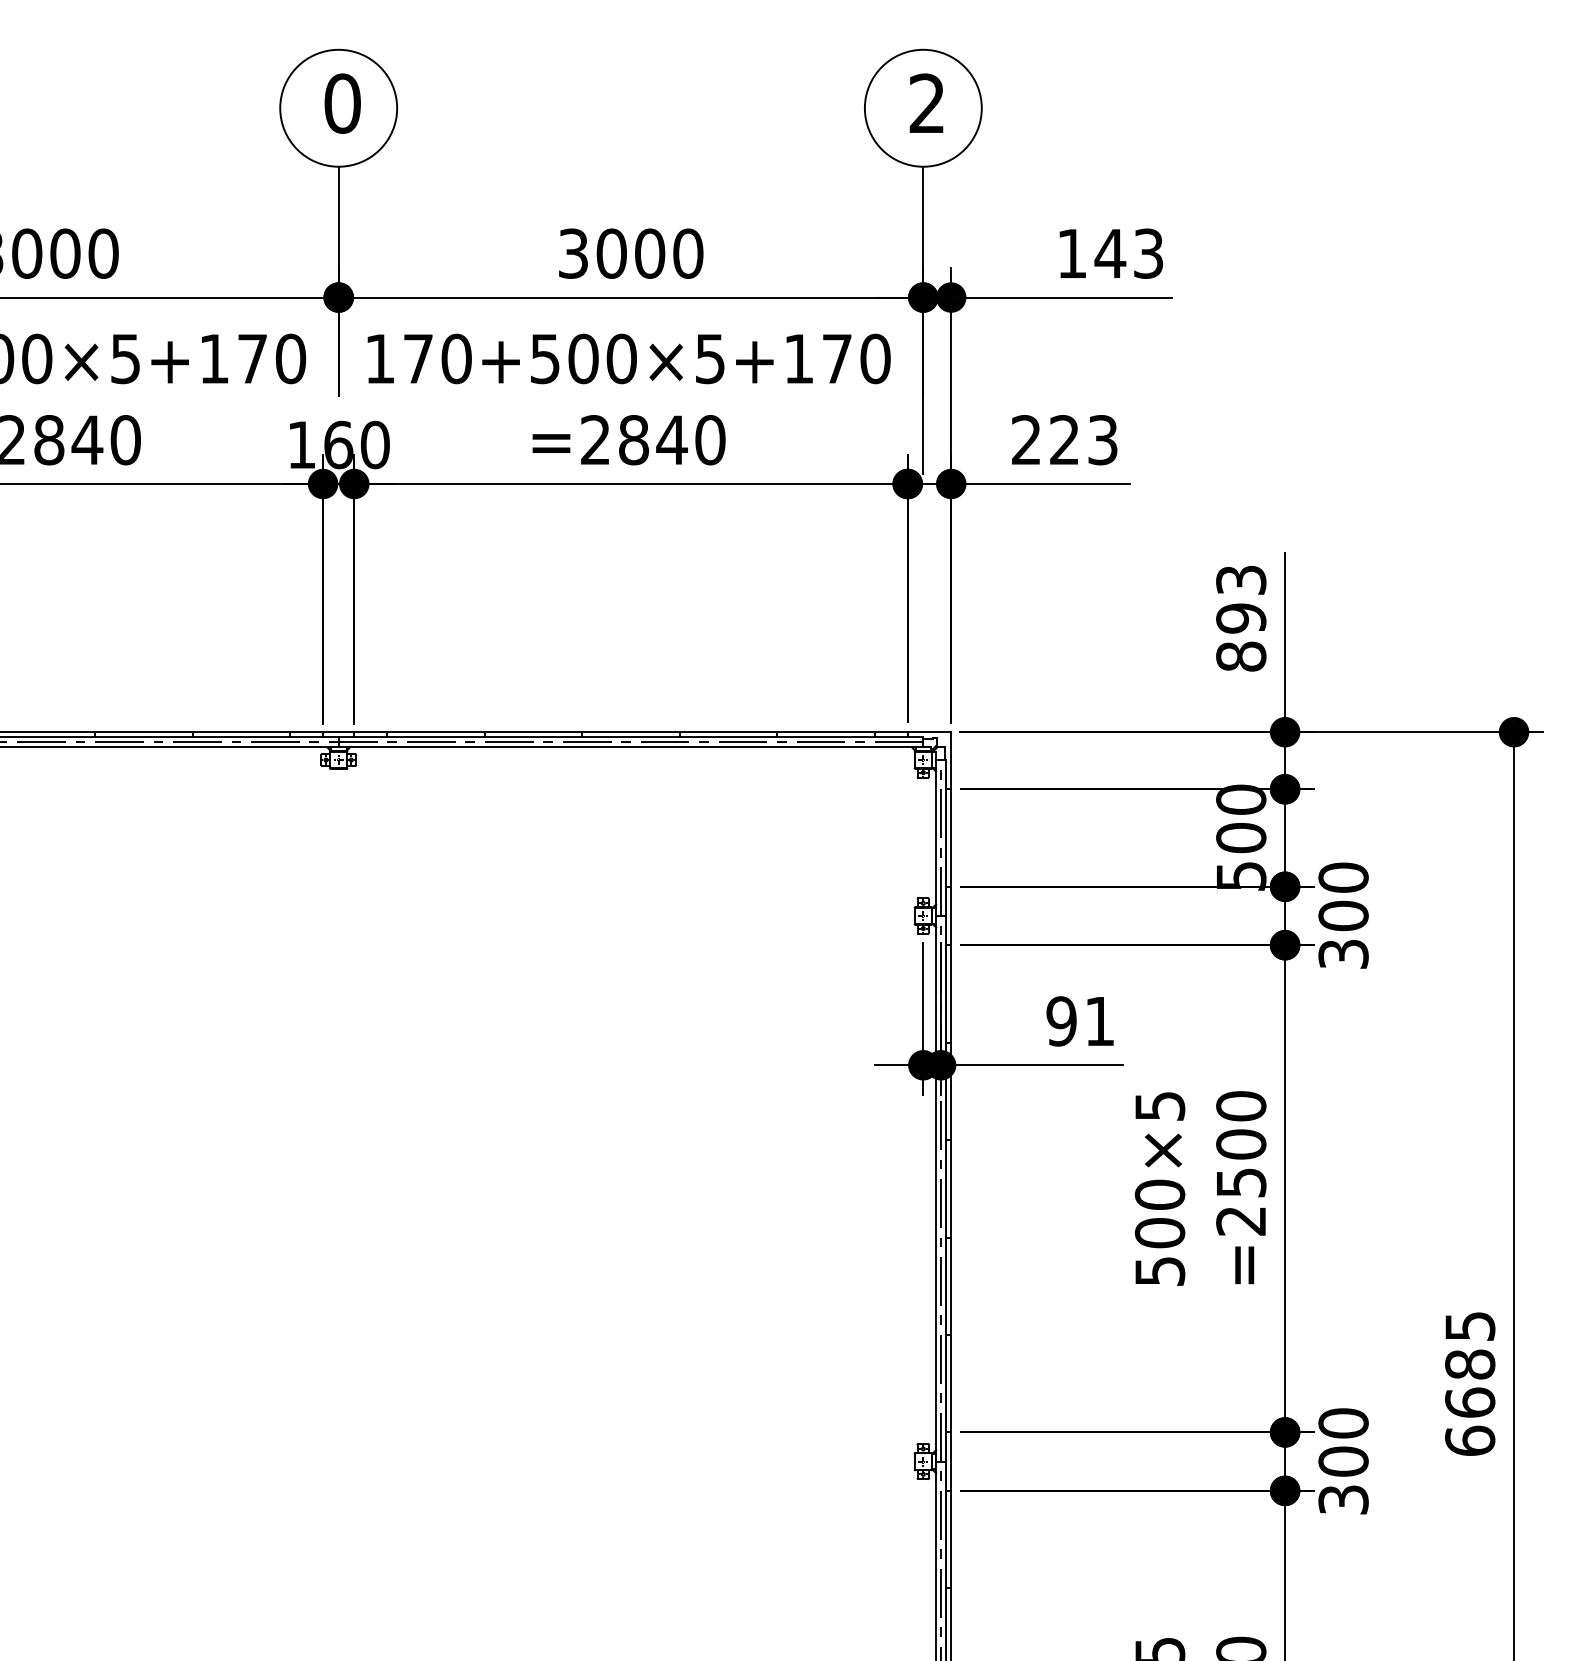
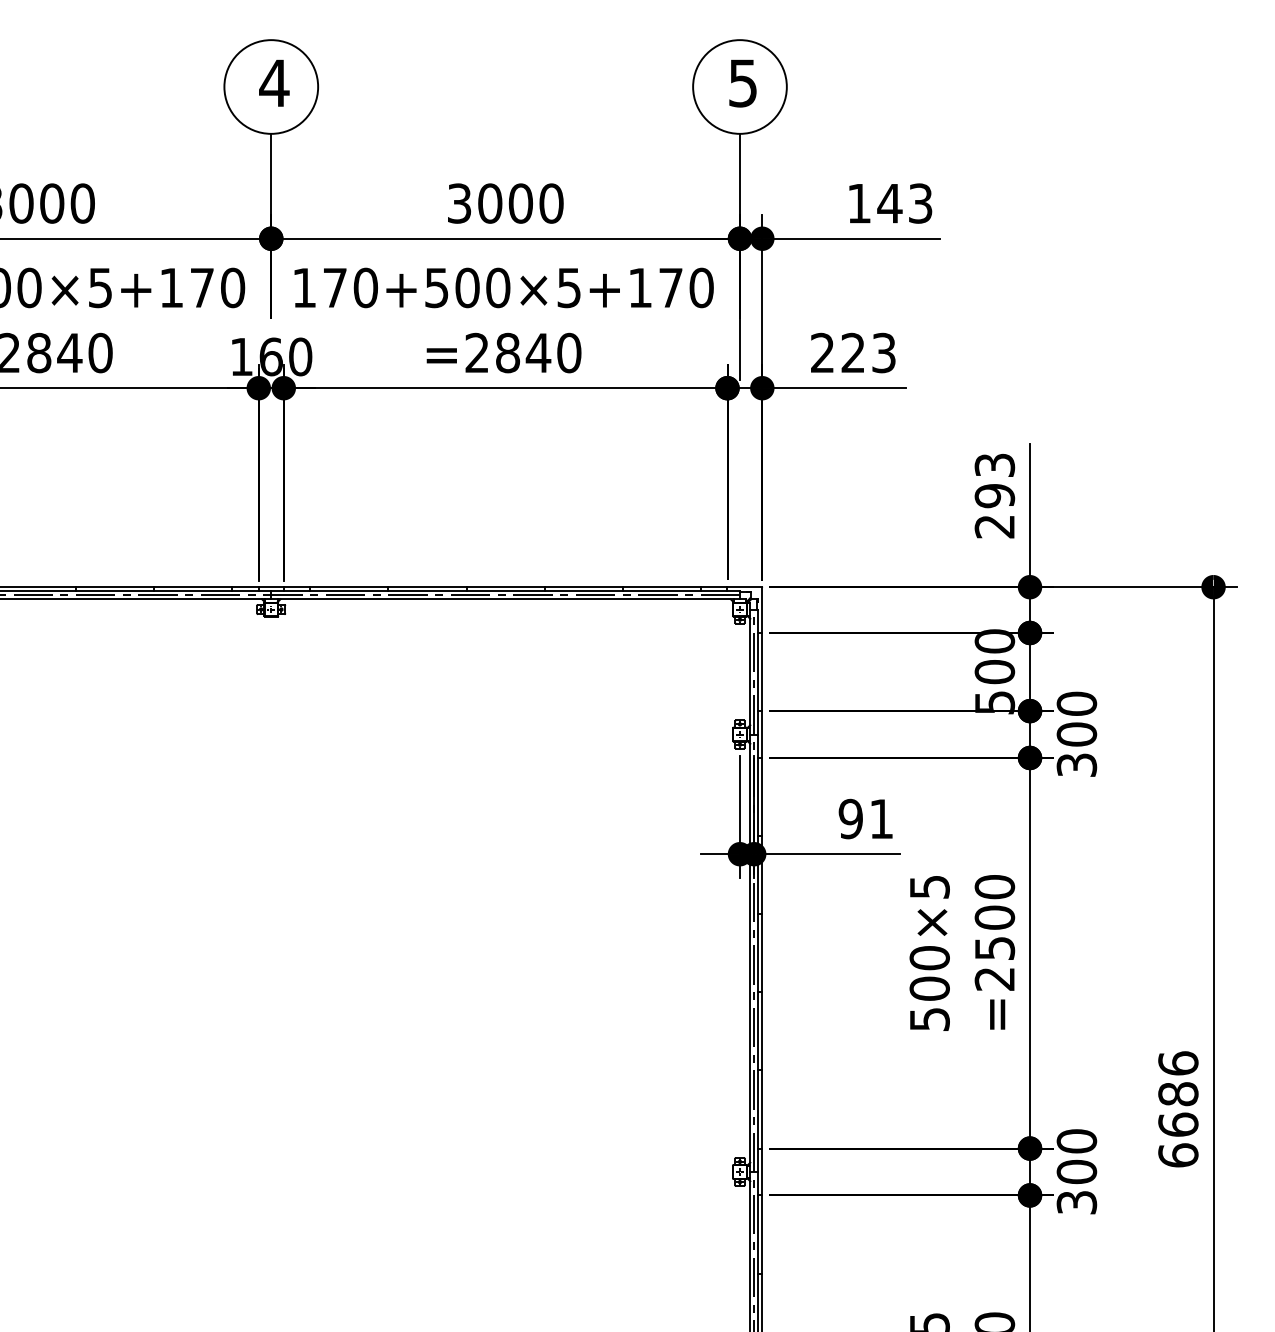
text: (342, 103) -> (274, 83), 0 -> 4
text: (926, 103) -> (742, 83), 2 -> 5
text: (1241, 656) -> (995, 526), 893 -> 293
text: (1470, 1326) -> (1178, 1063), 6685 -> 6686

